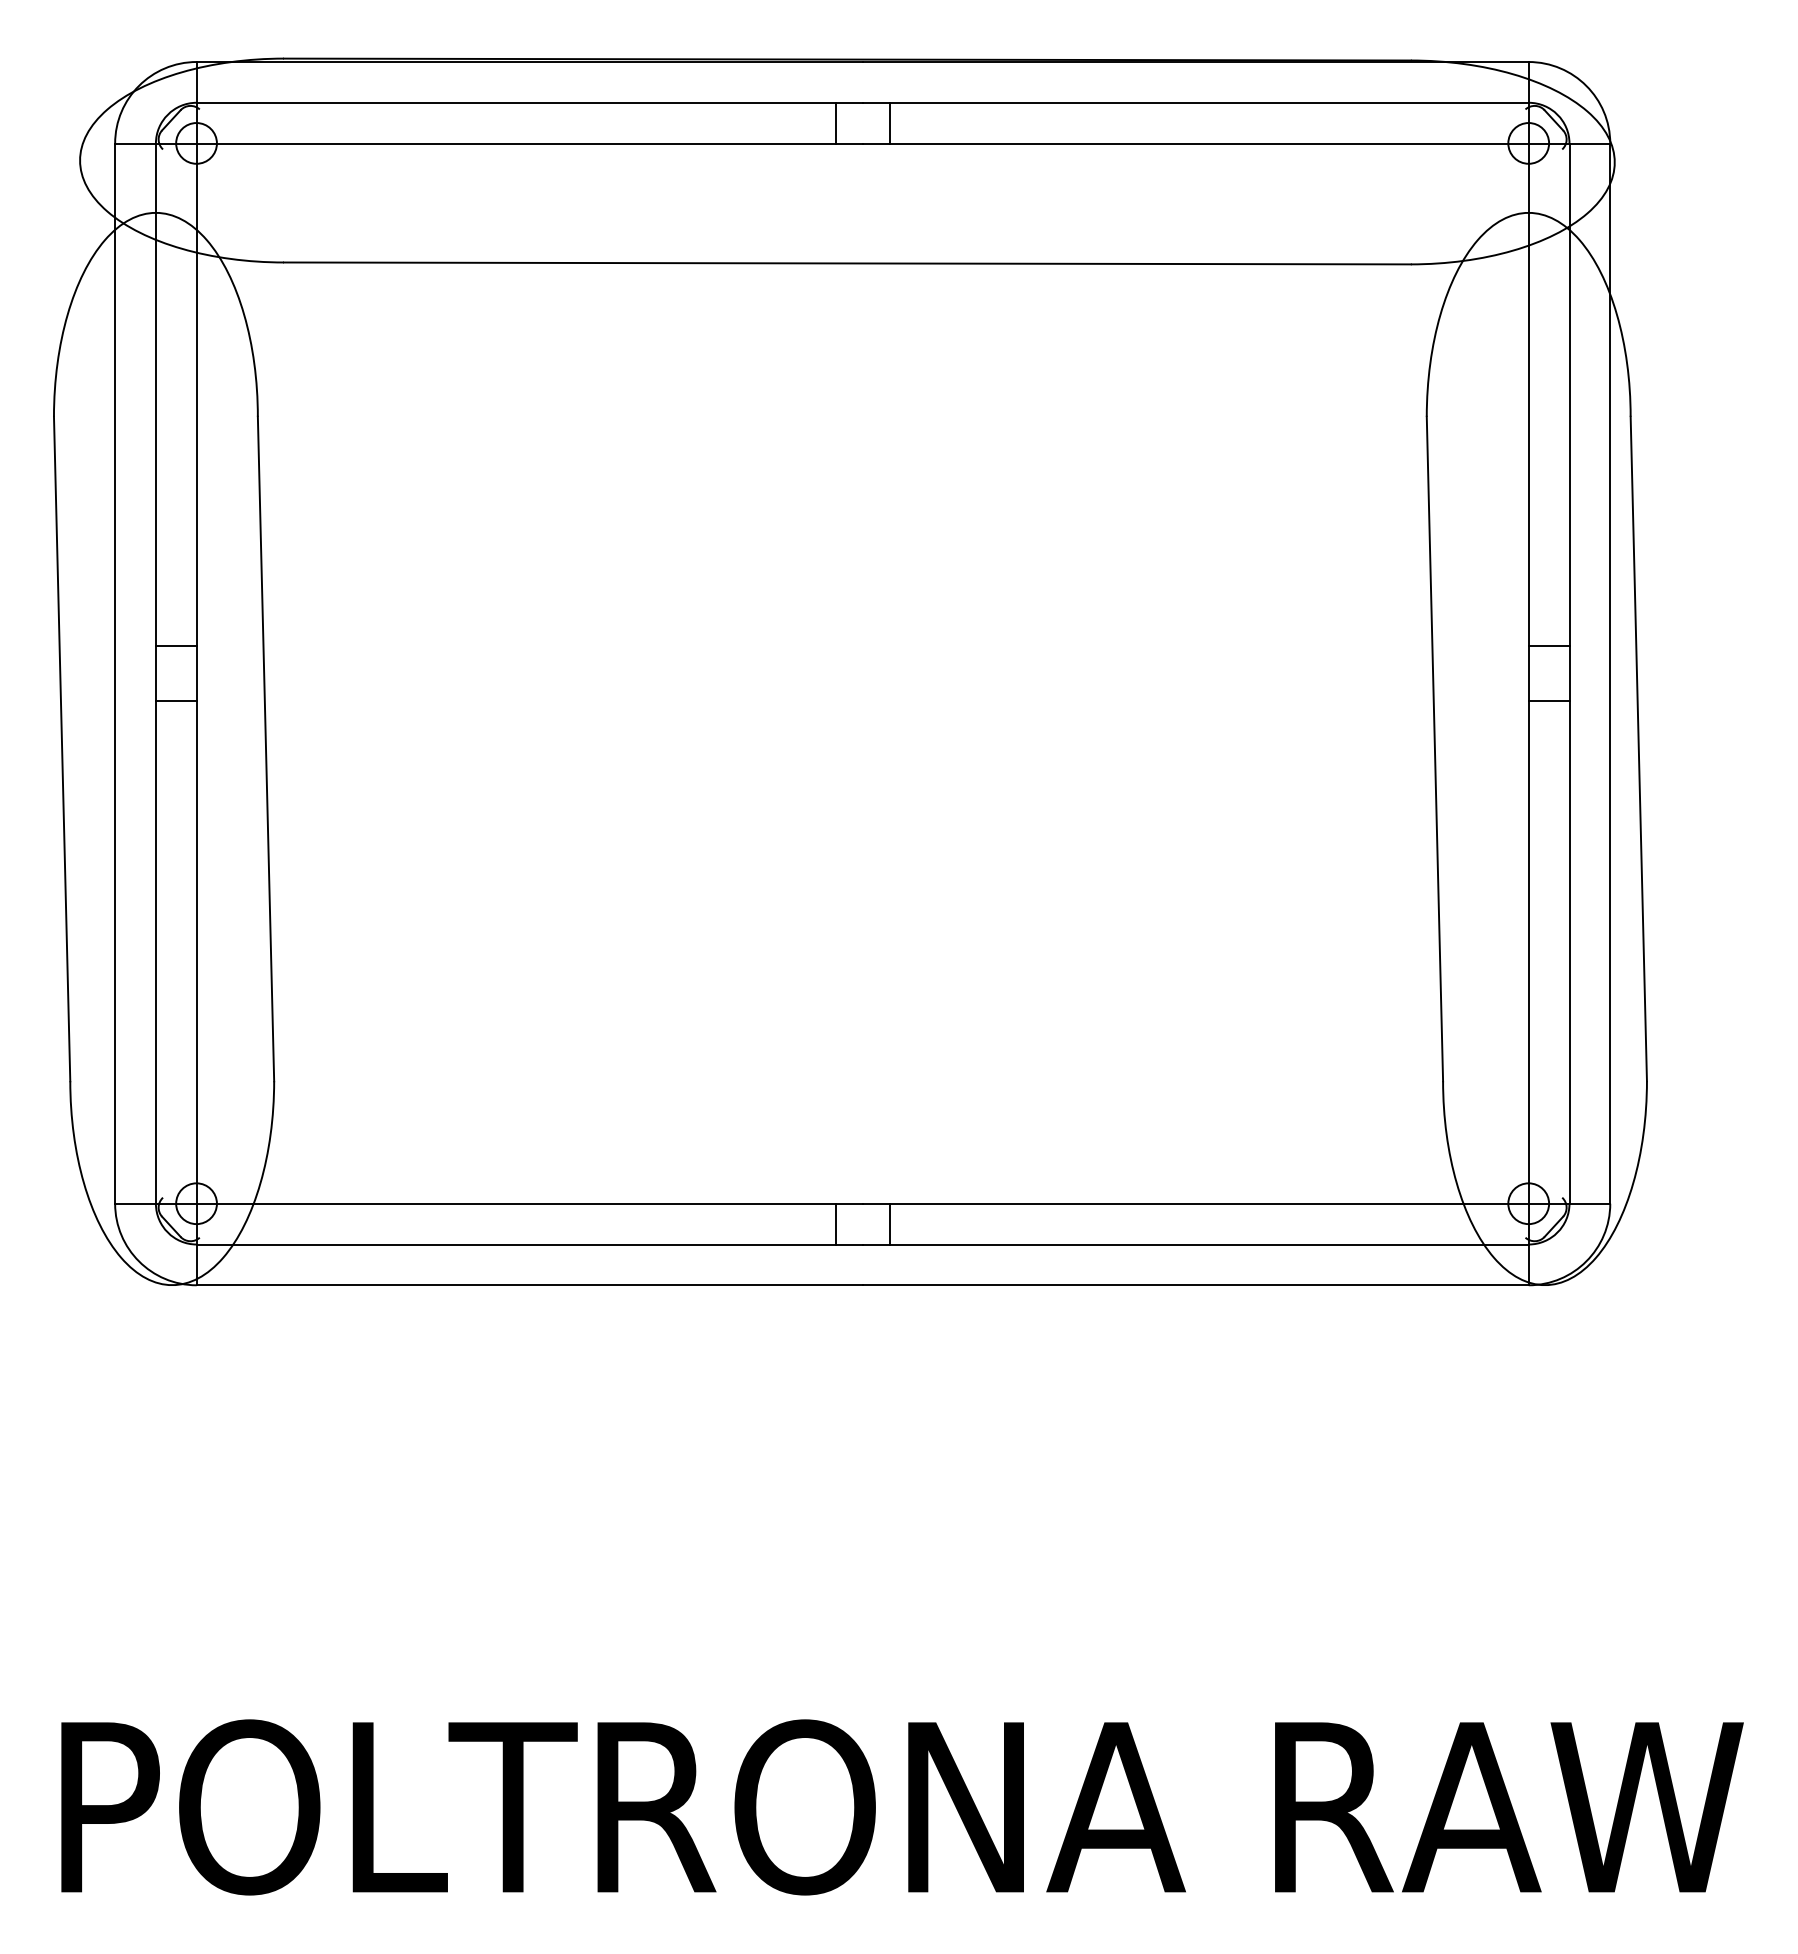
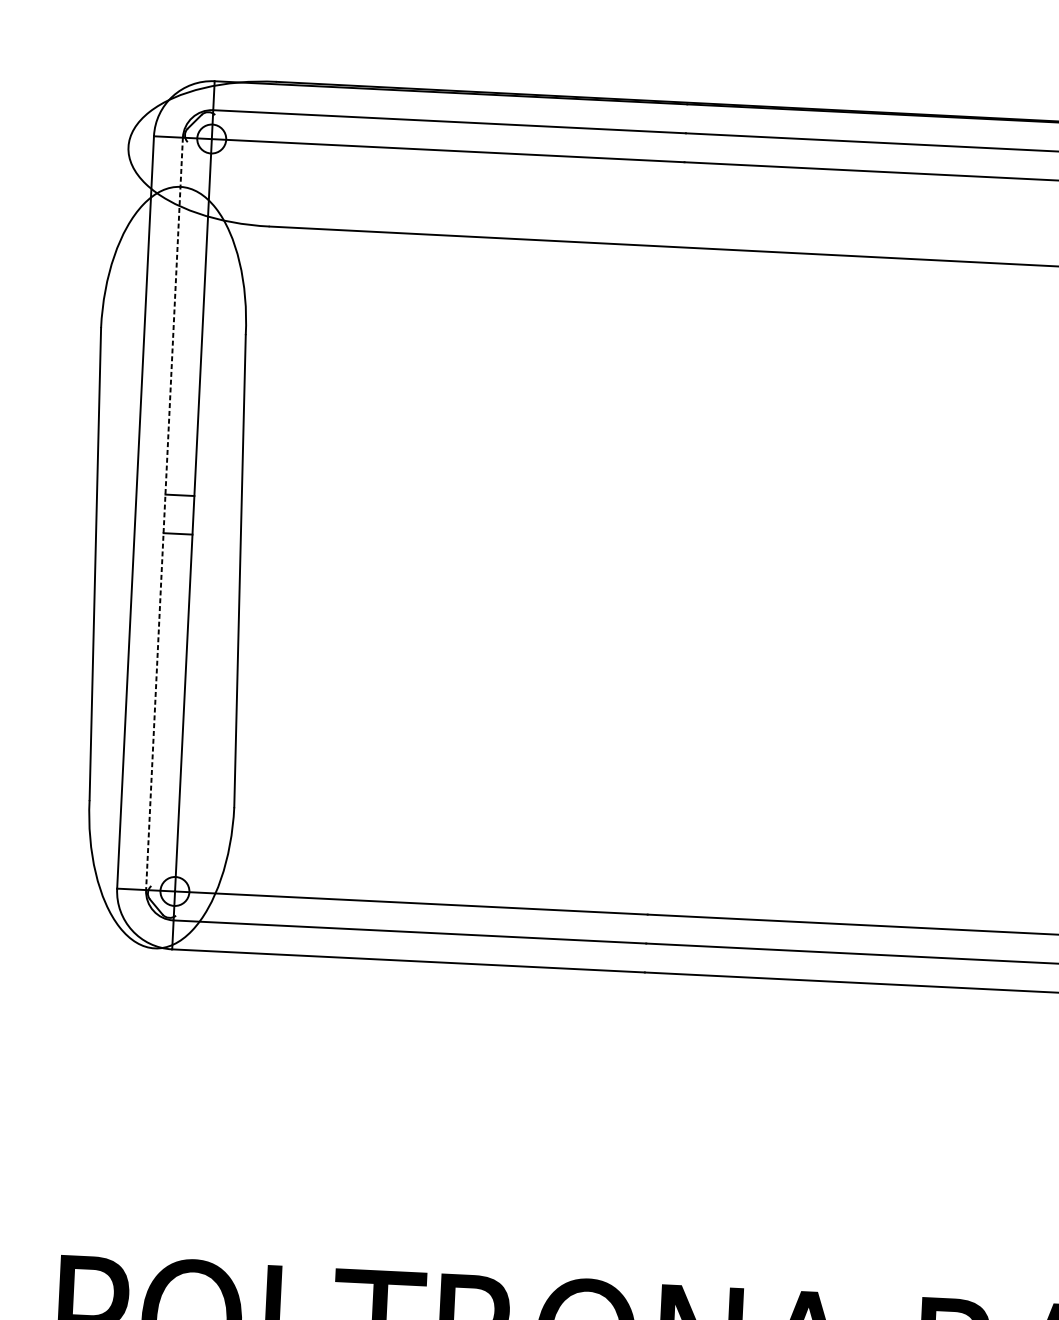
line: (835, 122) -> (665, 146), removed
line: (889, 122) -> (704, 148), removed
line: (155, 674) -> (164, 514), solid -> dashed
line: (835, 1223) -> (627, 927), removed
line: (889, 1223) -> (666, 929), removed

